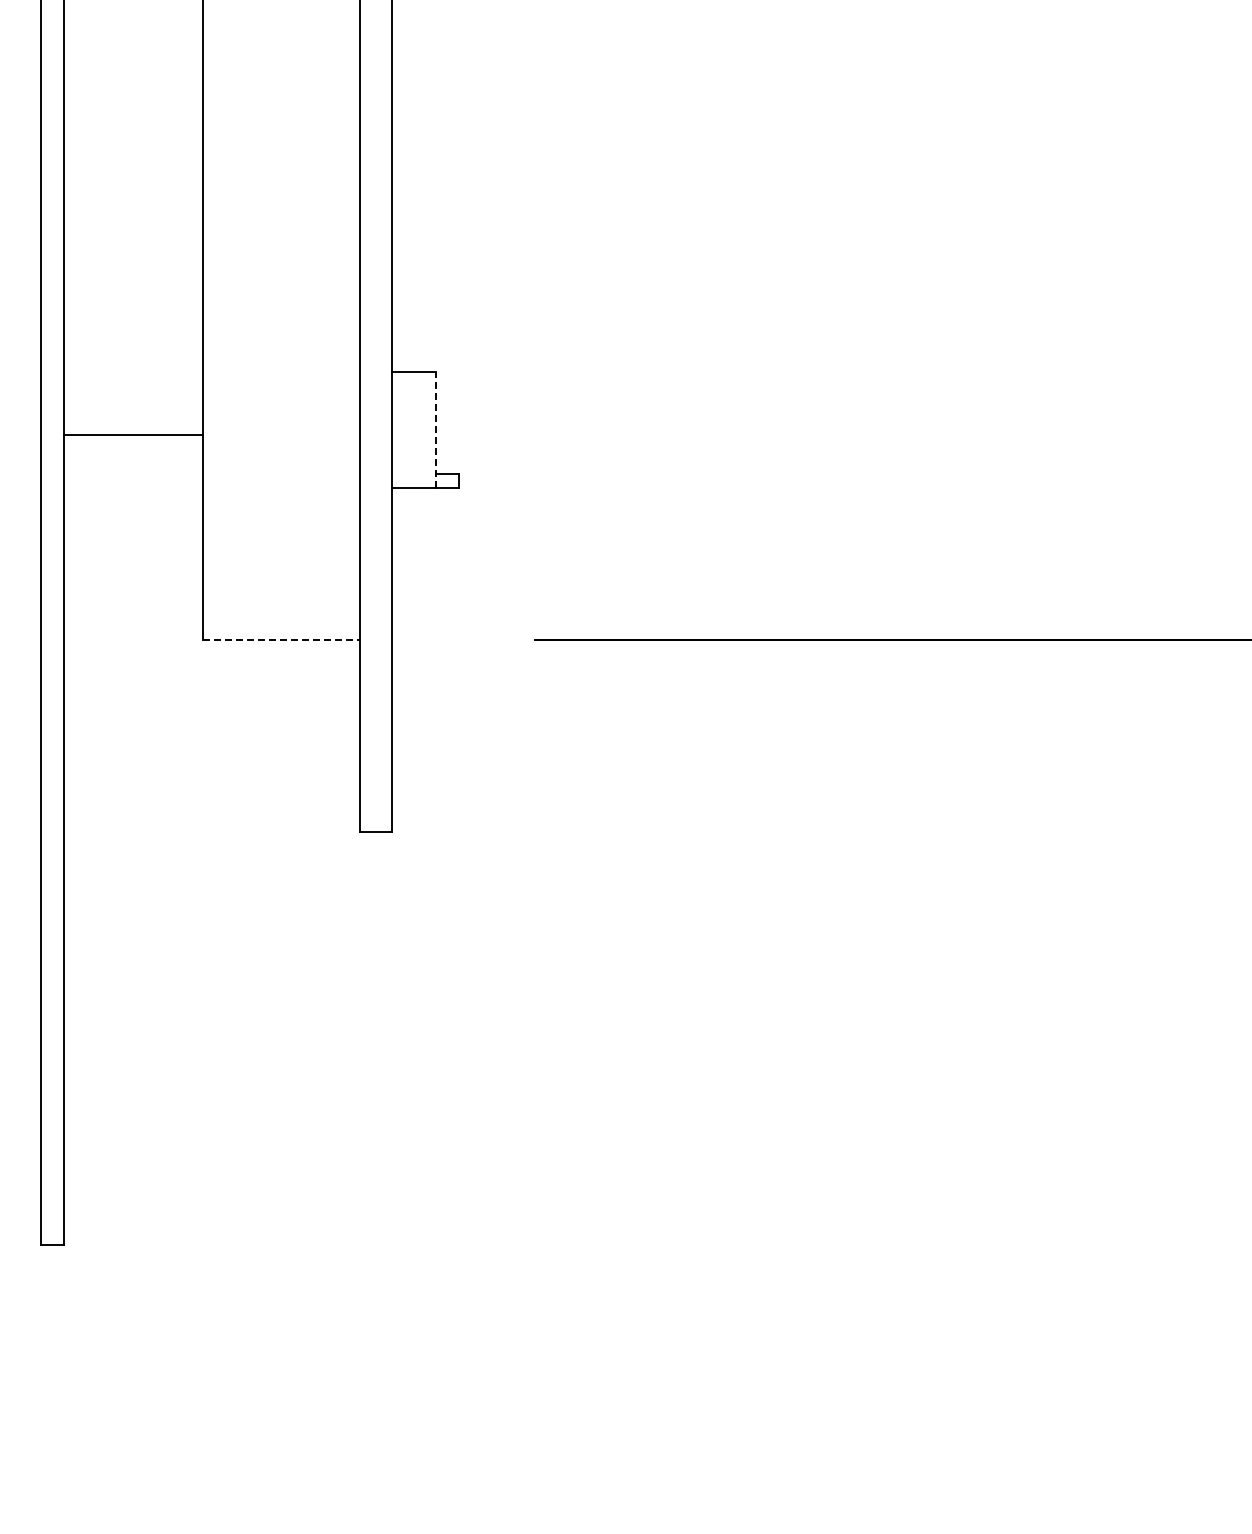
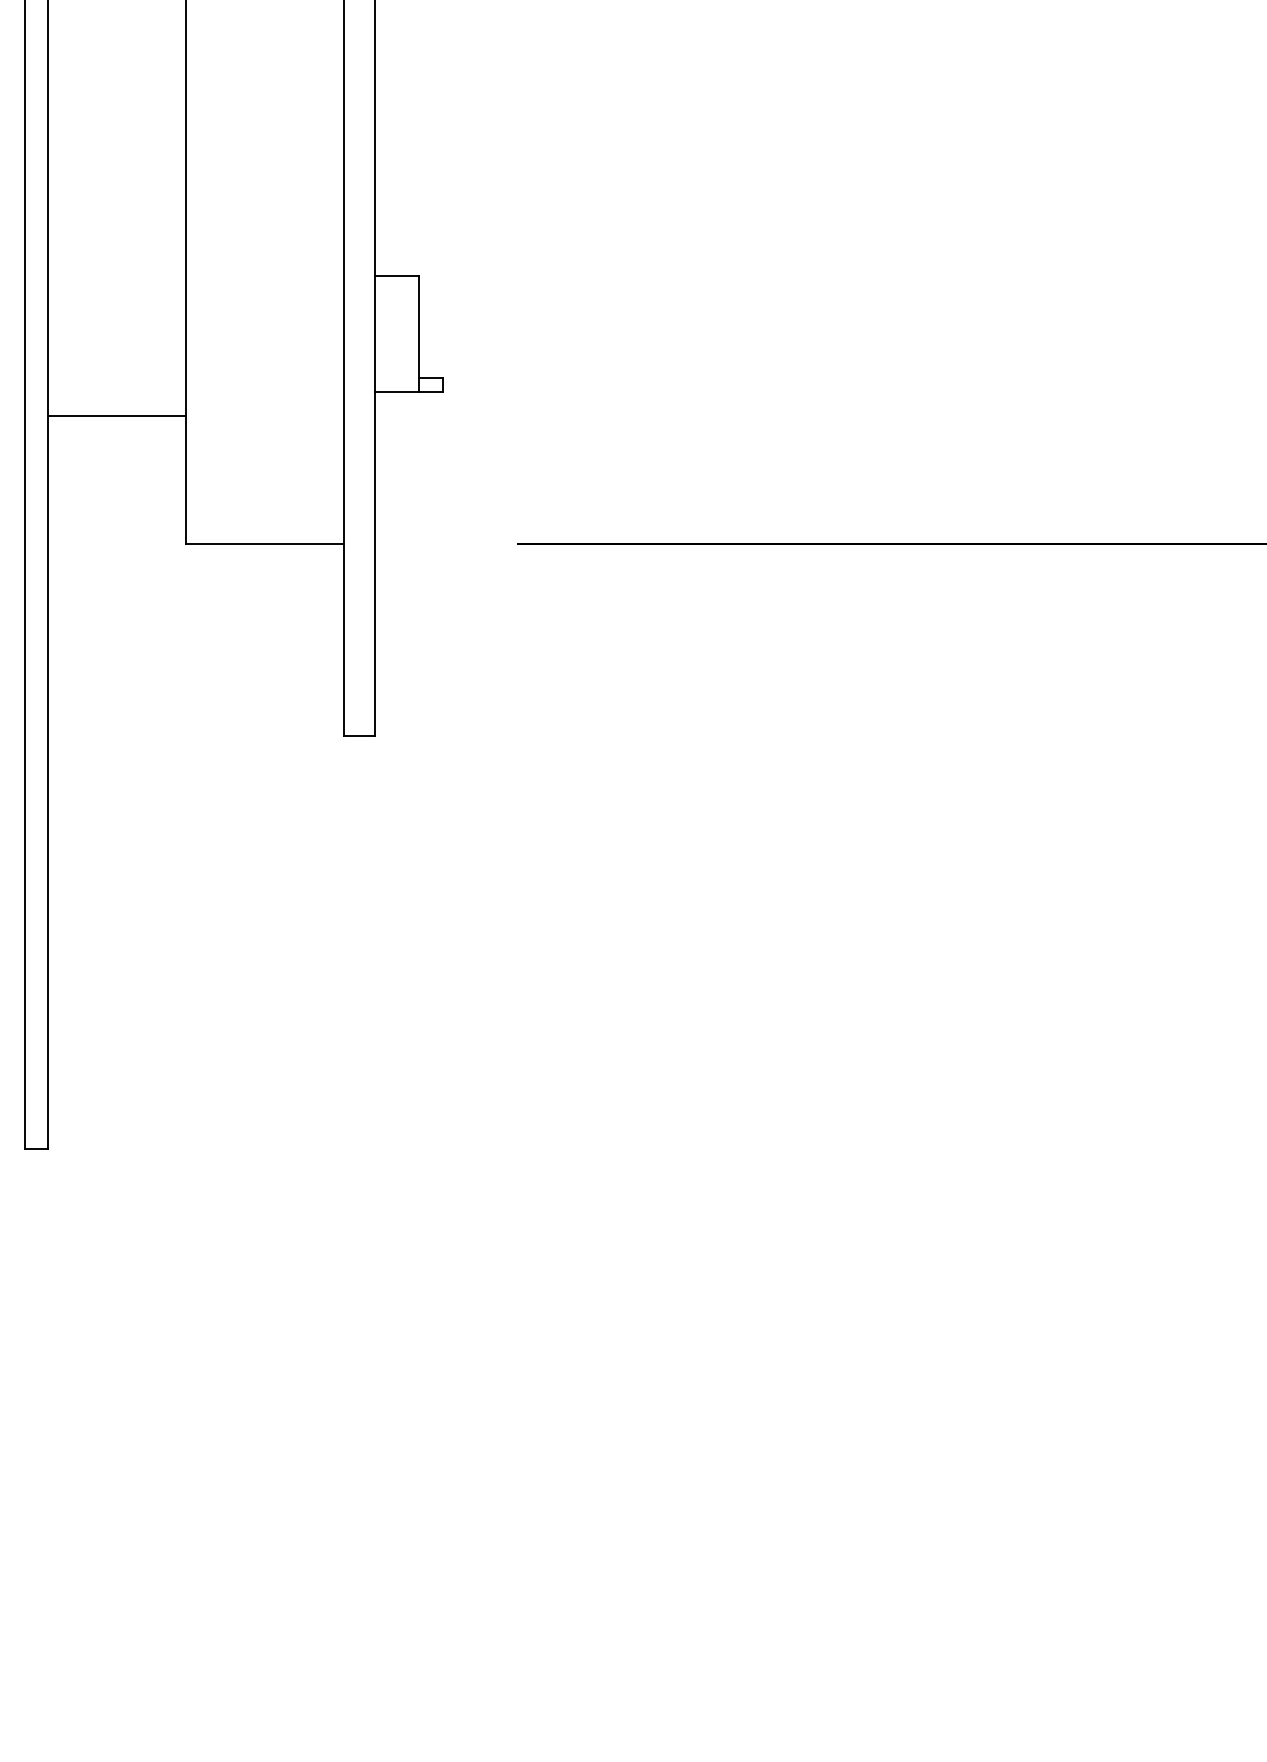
line: (436, 429) -> (419, 333), dashed -> solid
line: (133, 434) -> (116, 415), moved
line: (282, 639) -> (265, 543), dashed -> solid

